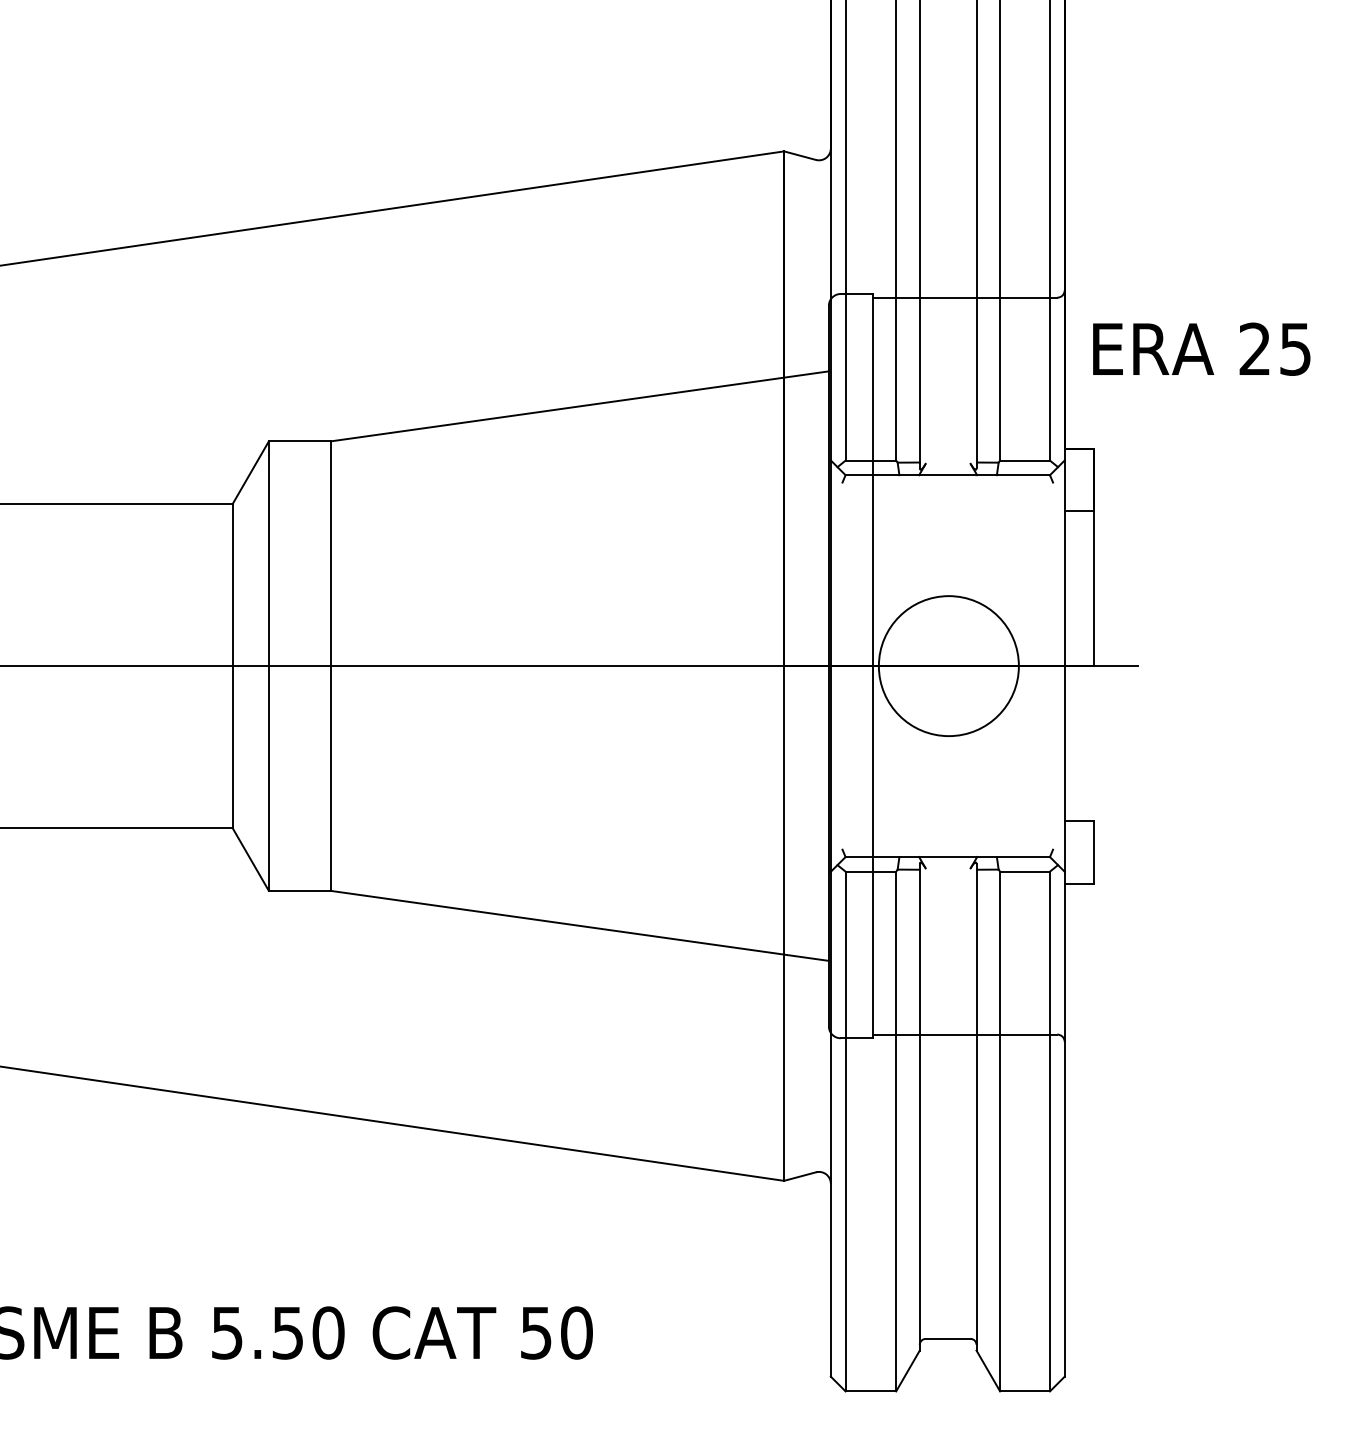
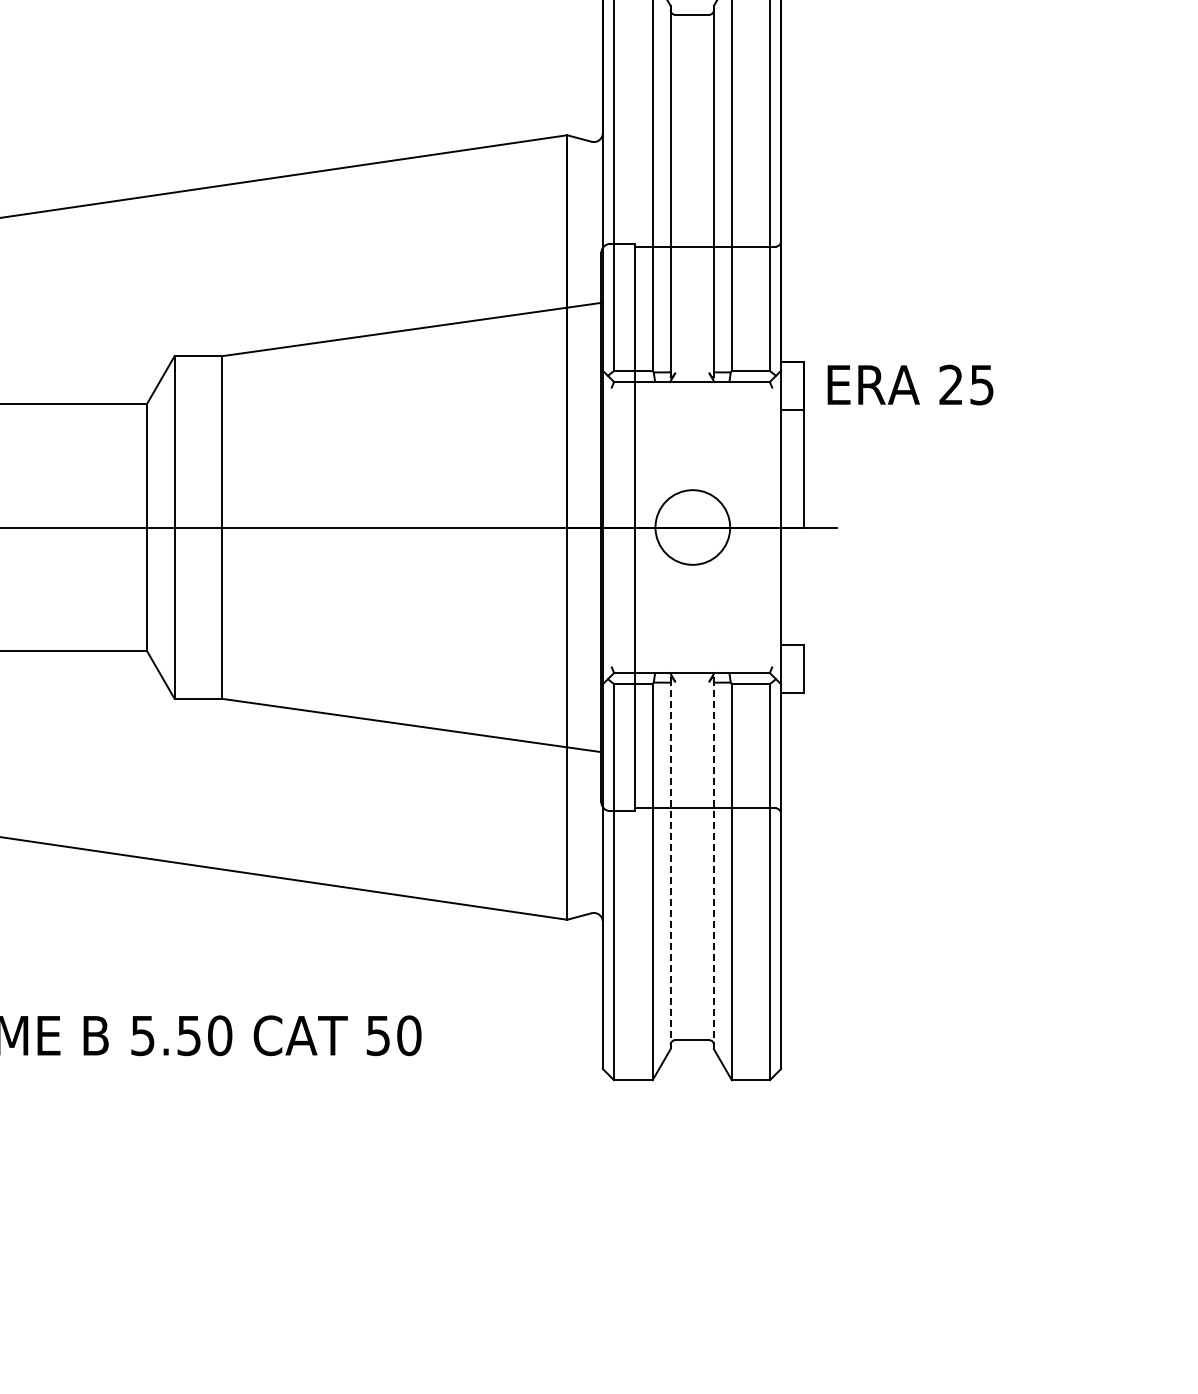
text: (1201, 348) -> (910, 384), moved
circle: (948, 666) -> (692, 527), size x0.7
line: (919, 1109) -> (670, 865), solid -> dashed
line: (976, 1109) -> (713, 865), solid -> dashed

